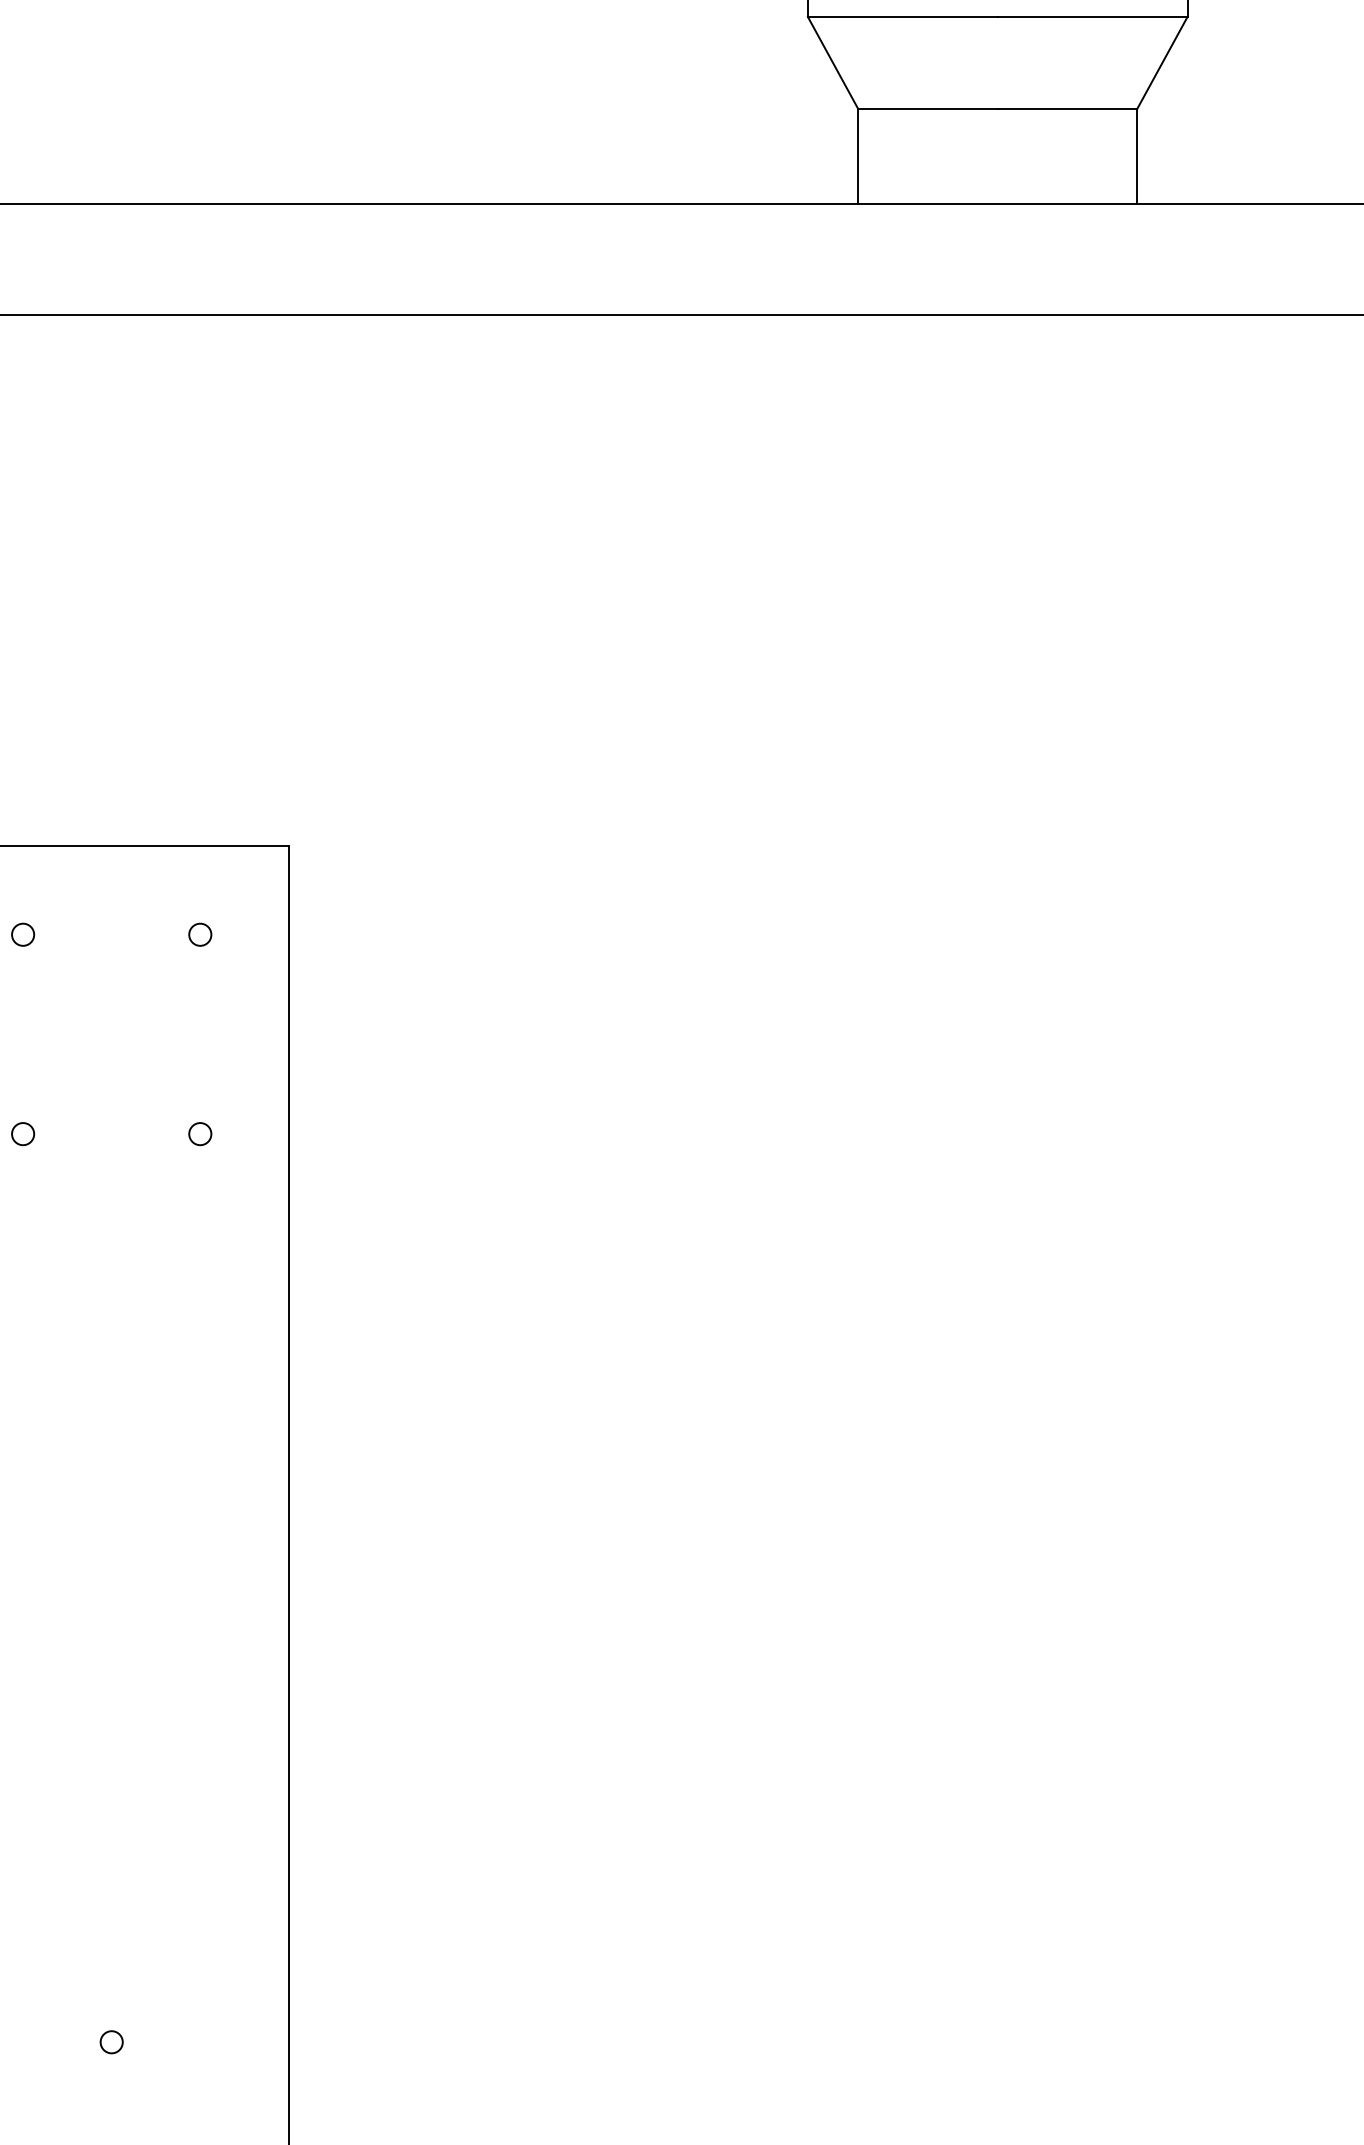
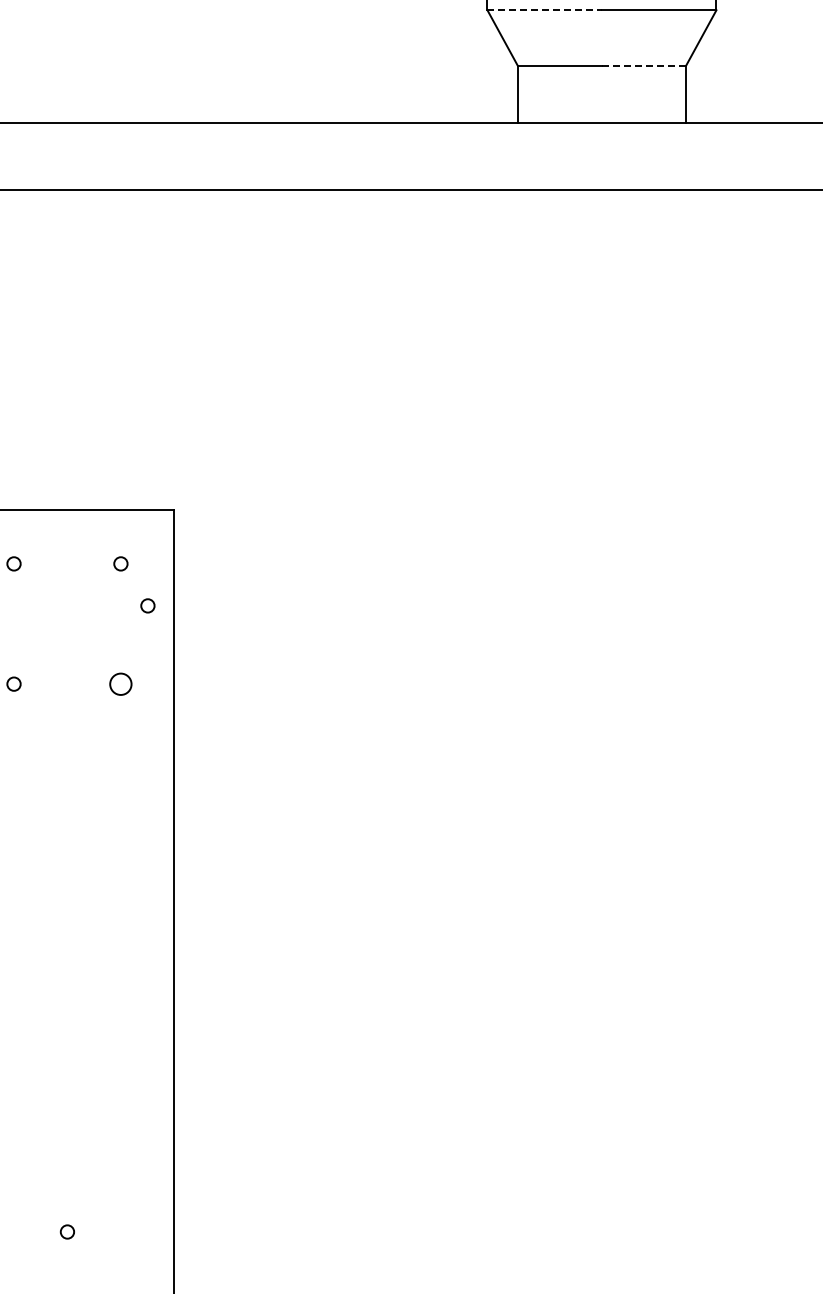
line: (904, 17) -> (545, 10), solid -> dashed
line: (1068, 108) -> (644, 65), solid -> dashed
circle: (244, 1003) -> (147, 605), added
circle: (199, 1133) -> (120, 683), size x1.6

